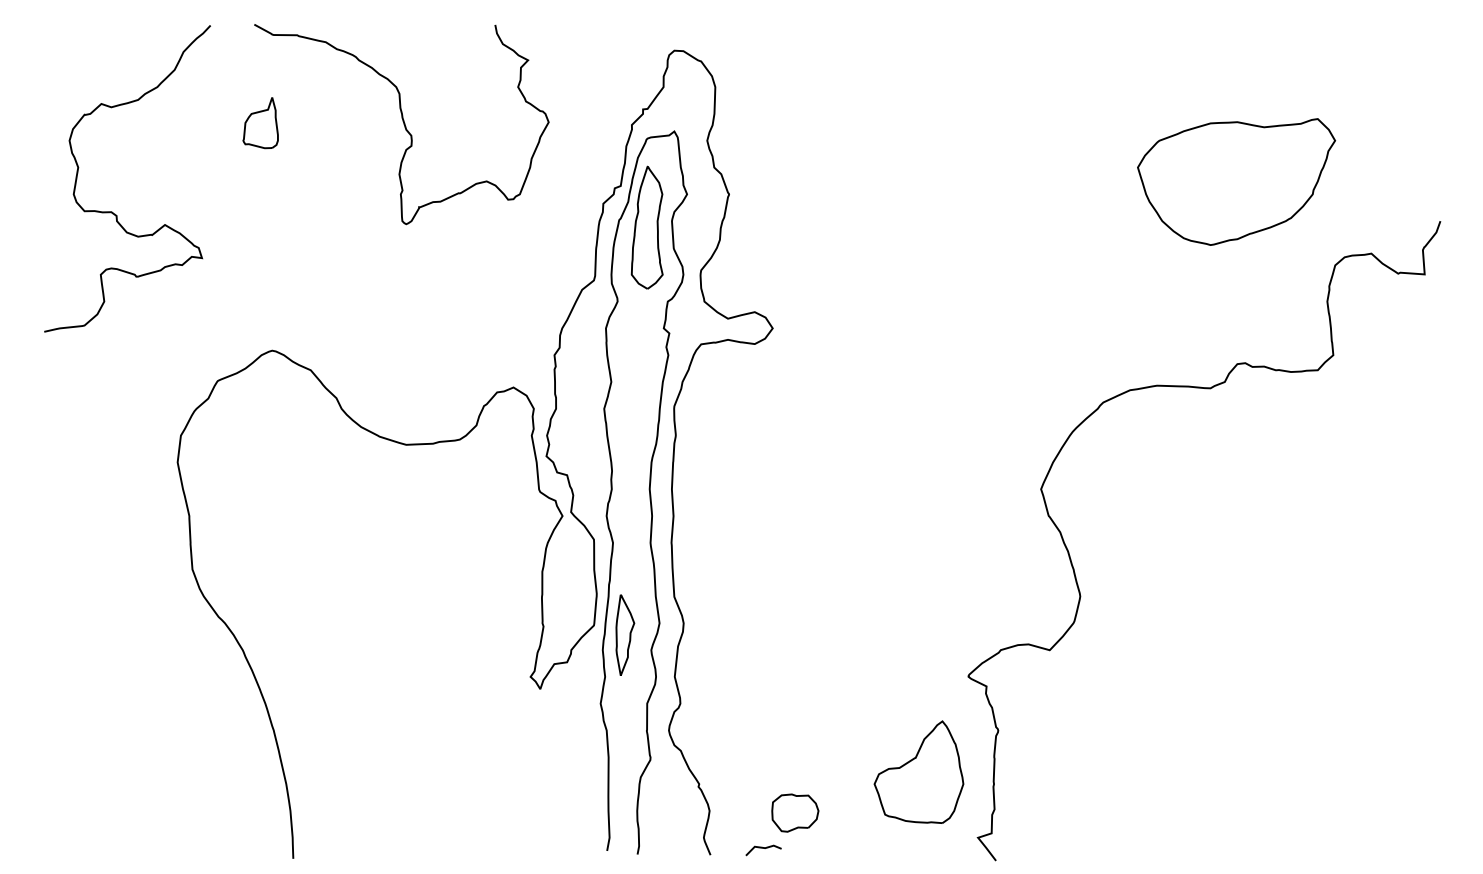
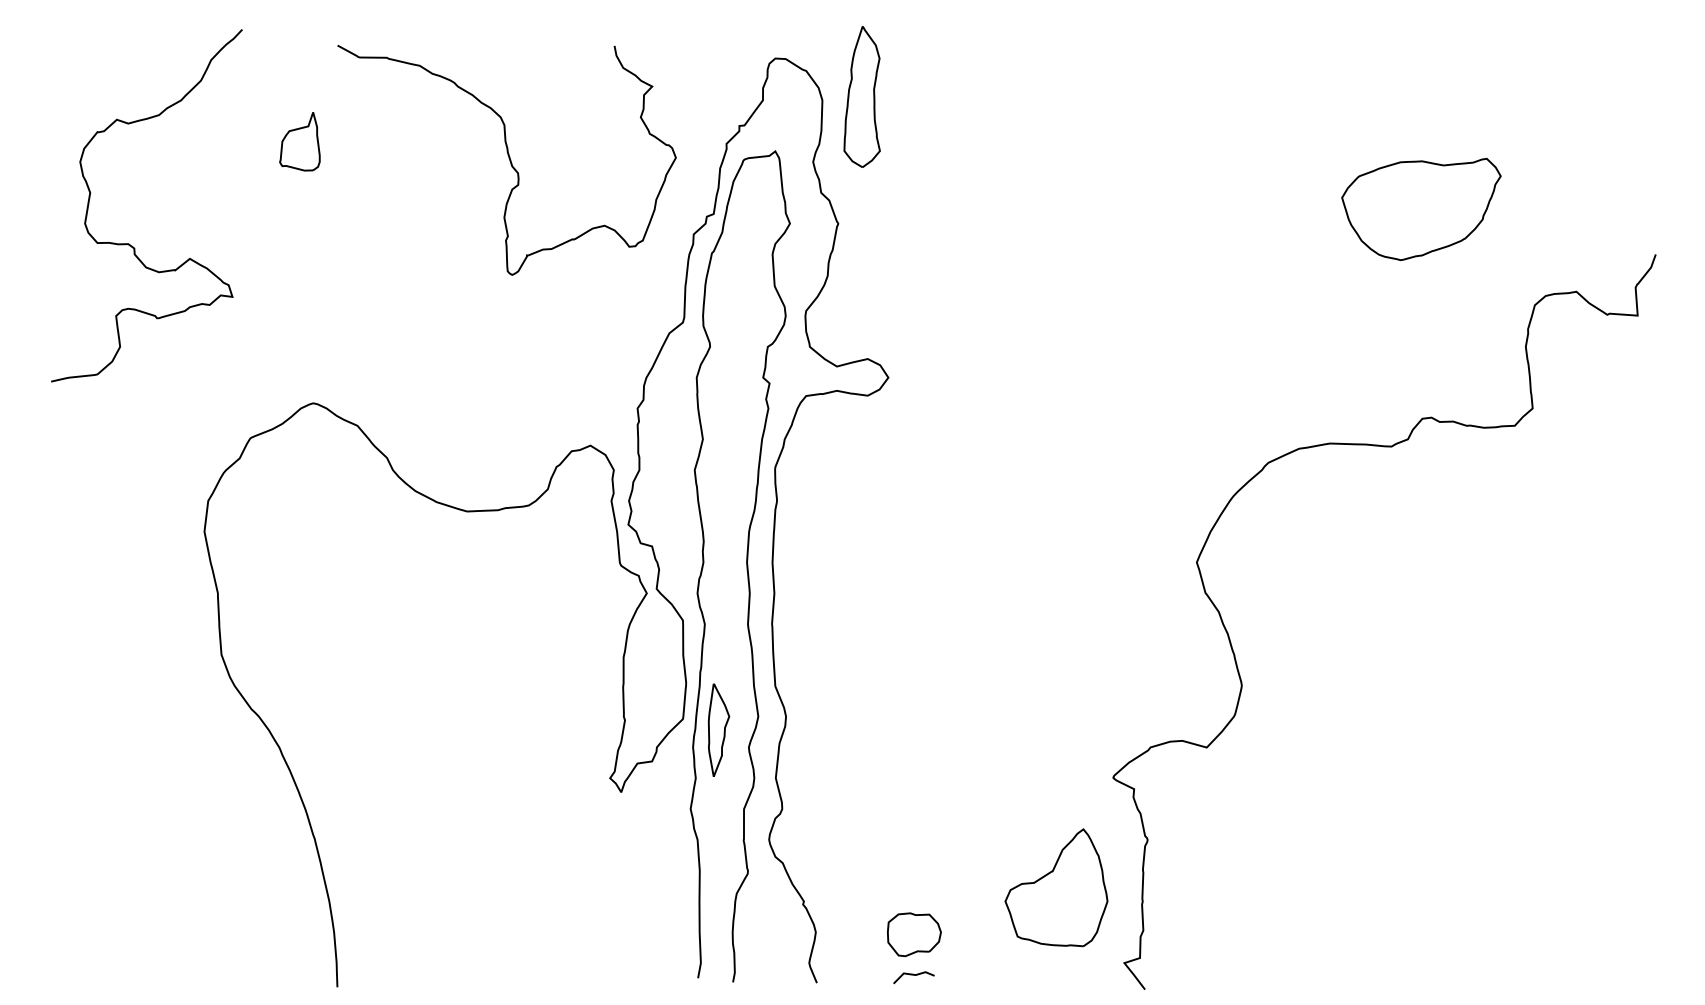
curve: (403, 122) -> (508, 158), moved
part: (1236, 182) -> (1421, 209), size x0.7
part: (646, 227) -> (861, 96), moved
line: (763, 848) -> (913, 975), moved

